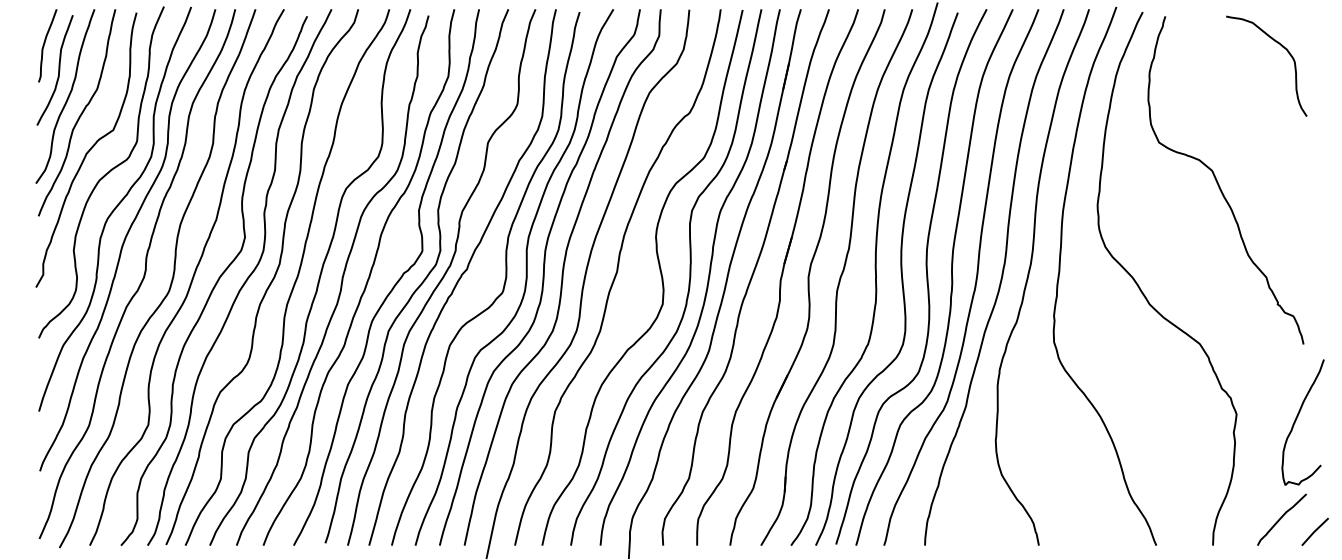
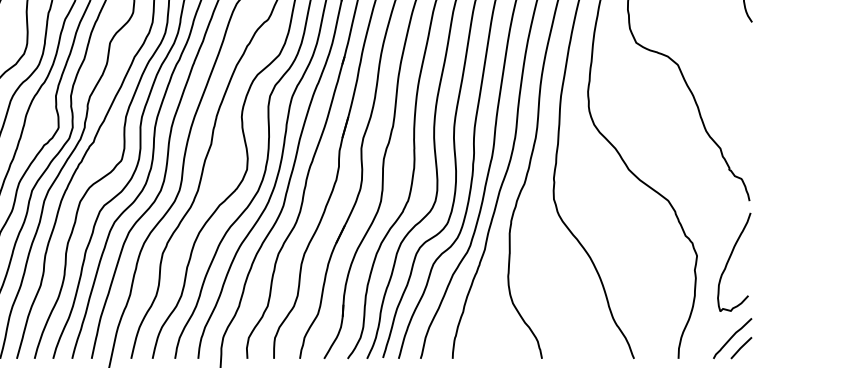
curve: (1296, 420) -> (729, 260), moved
line: (1314, 531) -> (740, 347), moved

